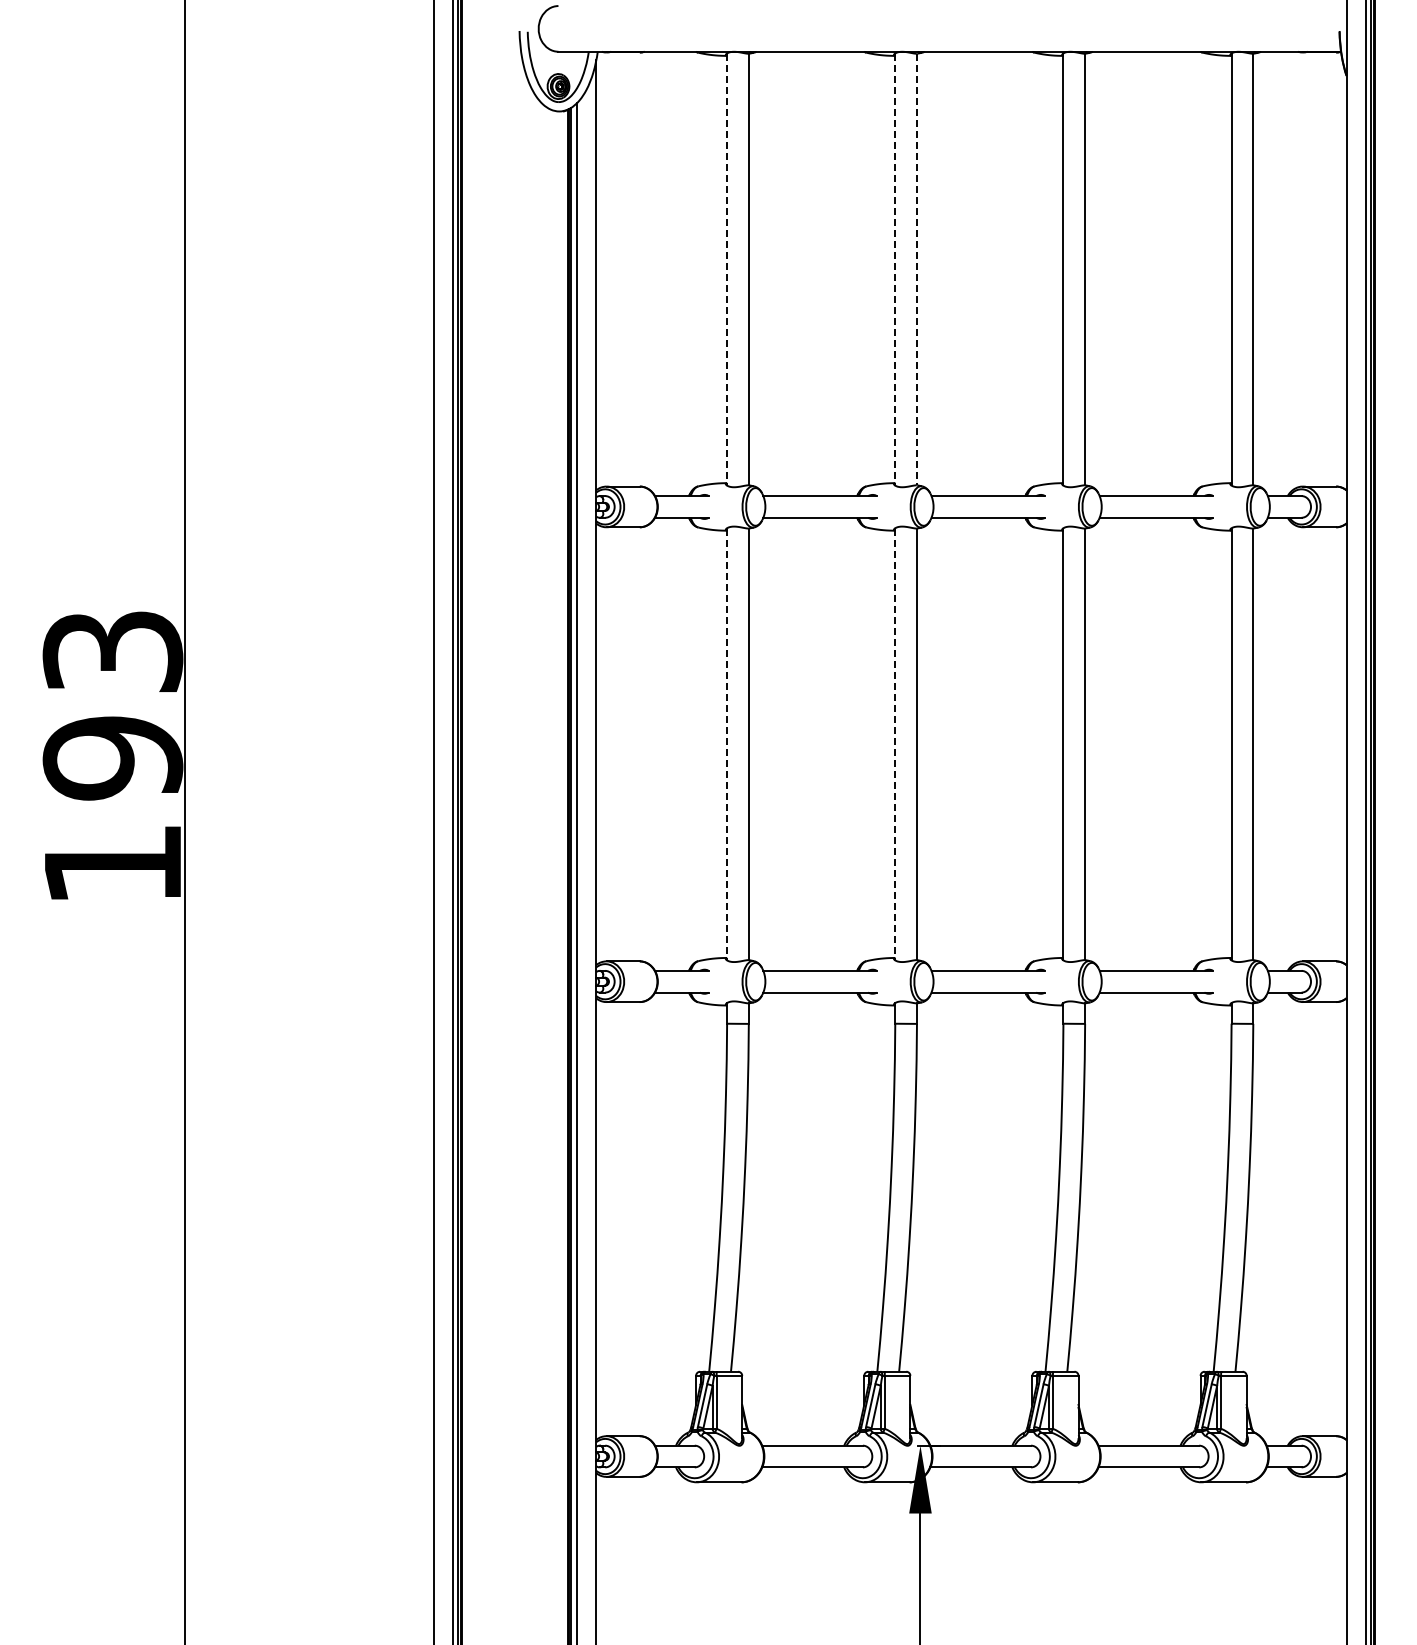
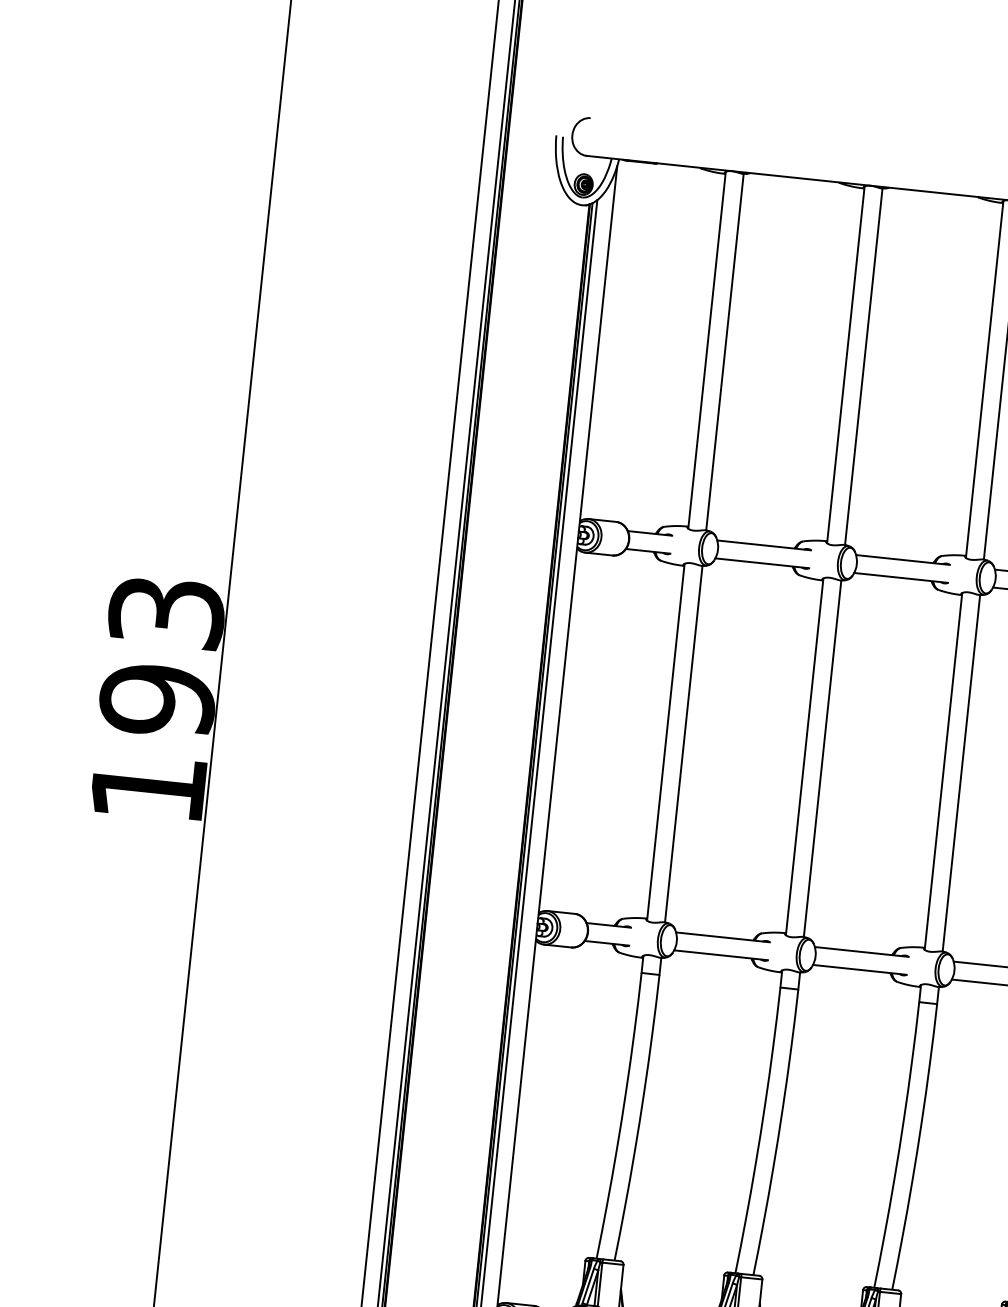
line: (727, 269) -> (707, 350), dashed -> solid
line: (895, 269) -> (846, 364), dashed -> solid
line: (916, 269) -> (863, 366), dashed -> solid
line: (727, 744) -> (666, 742), dashed -> solid
line: (895, 744) -> (804, 757), dashed -> solid

